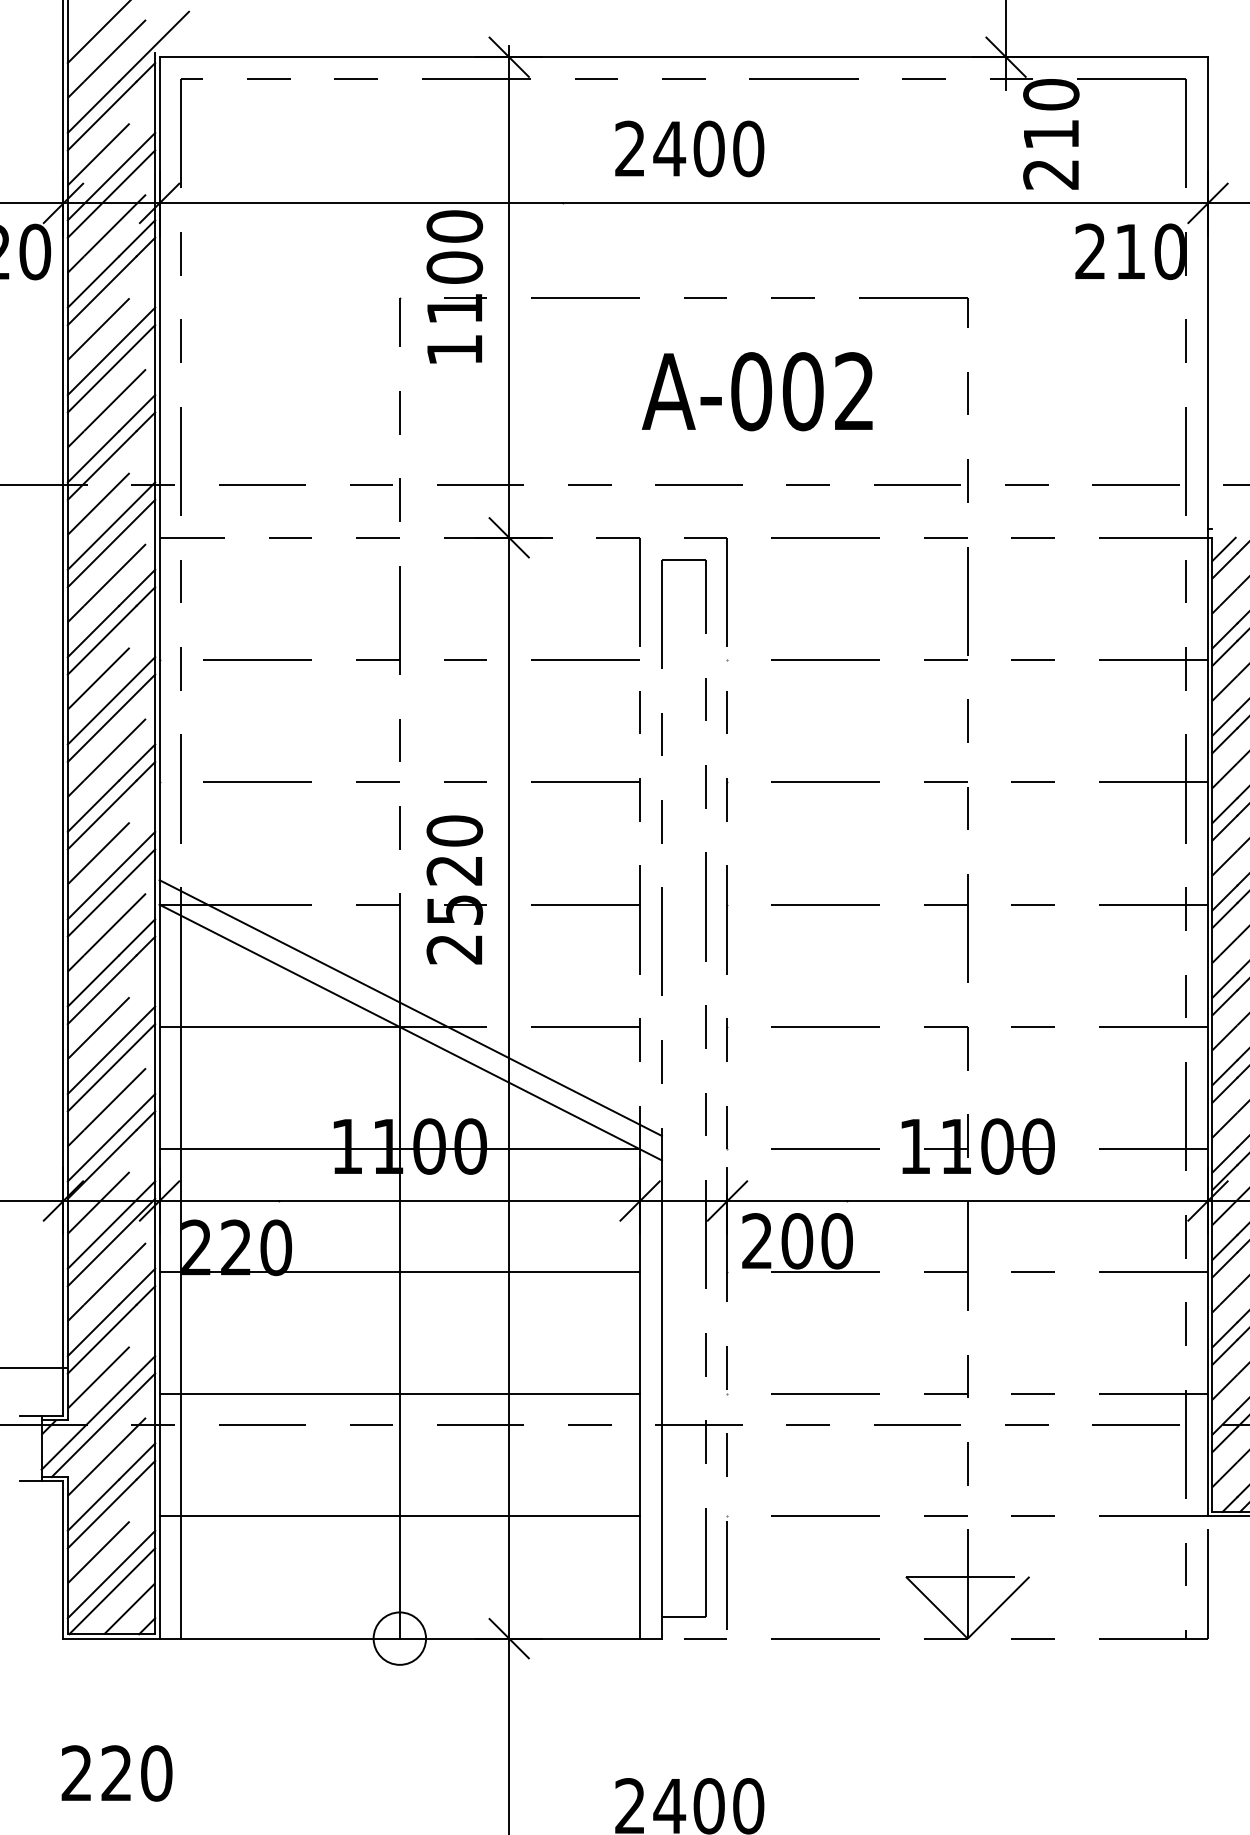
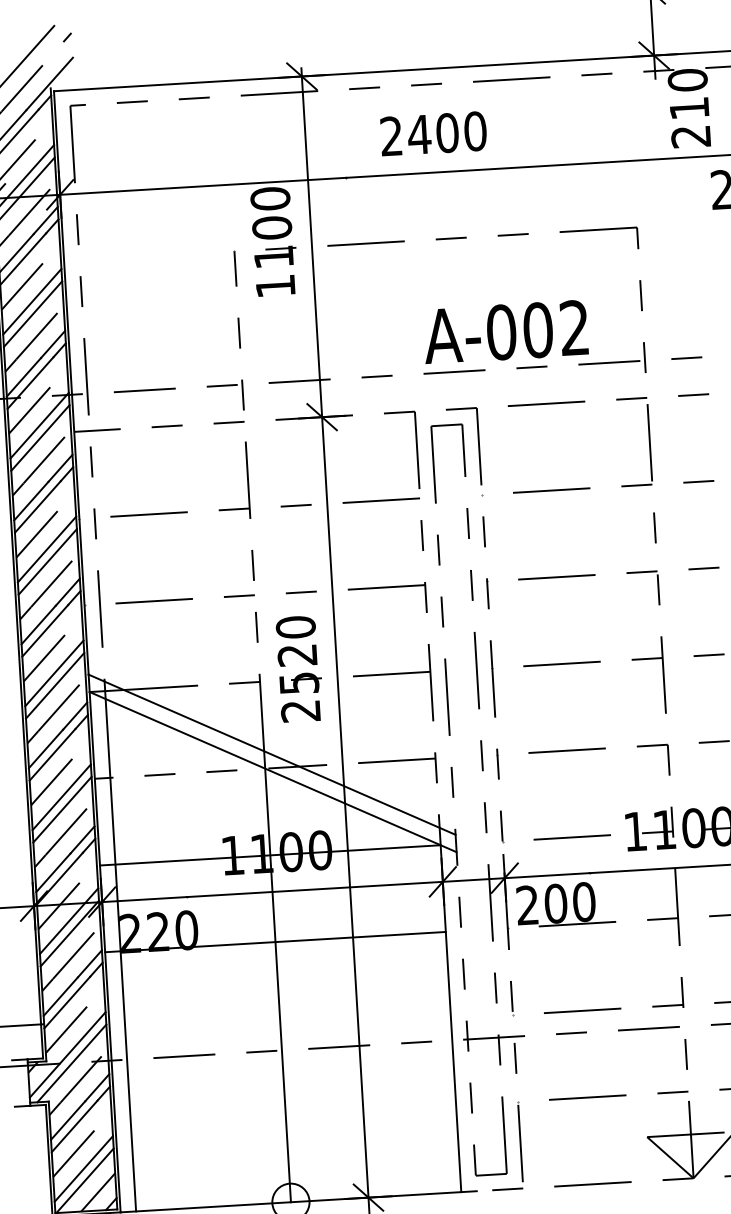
text: (756, 391) -> (505, 332), moved
line: (303, 1027) -> (196, 773), solid -> dashed
line: (661, 1387) -> (465, 1013), solid -> dashed
line: (399, 1394) -> (280, 1029), removed
line: (399, 1516) -> (285, 1115), removed

